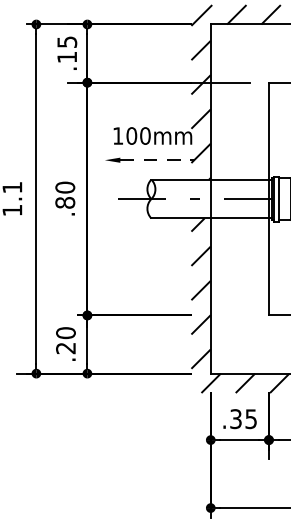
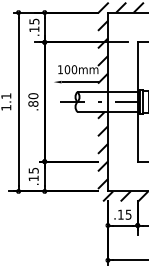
line: (157, 160) -> (80, 82), dashed -> solid
text: (65, 340) -> (33, 174), .20 -> .15
text: (235, 418) -> (120, 214), .35 -> .15

